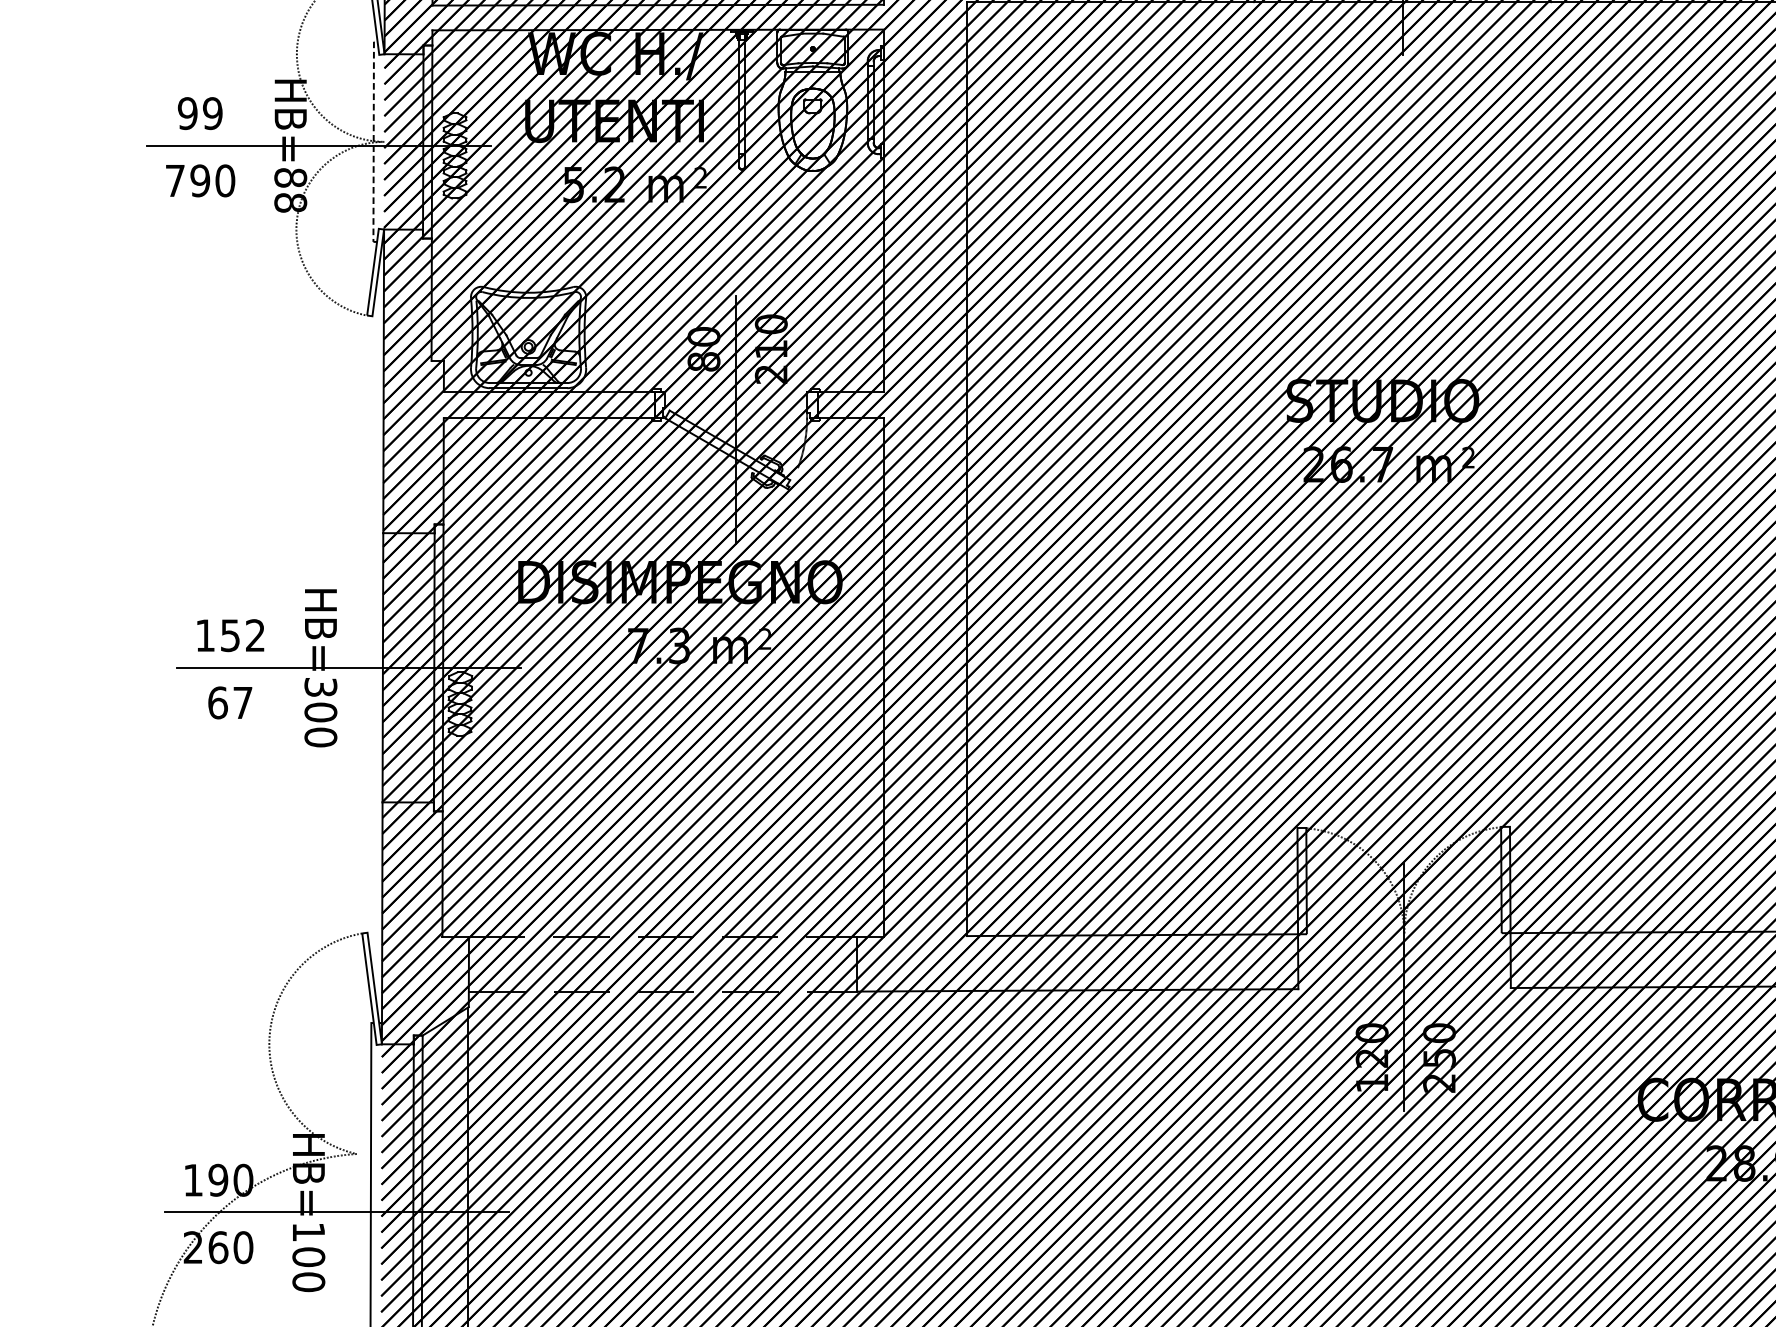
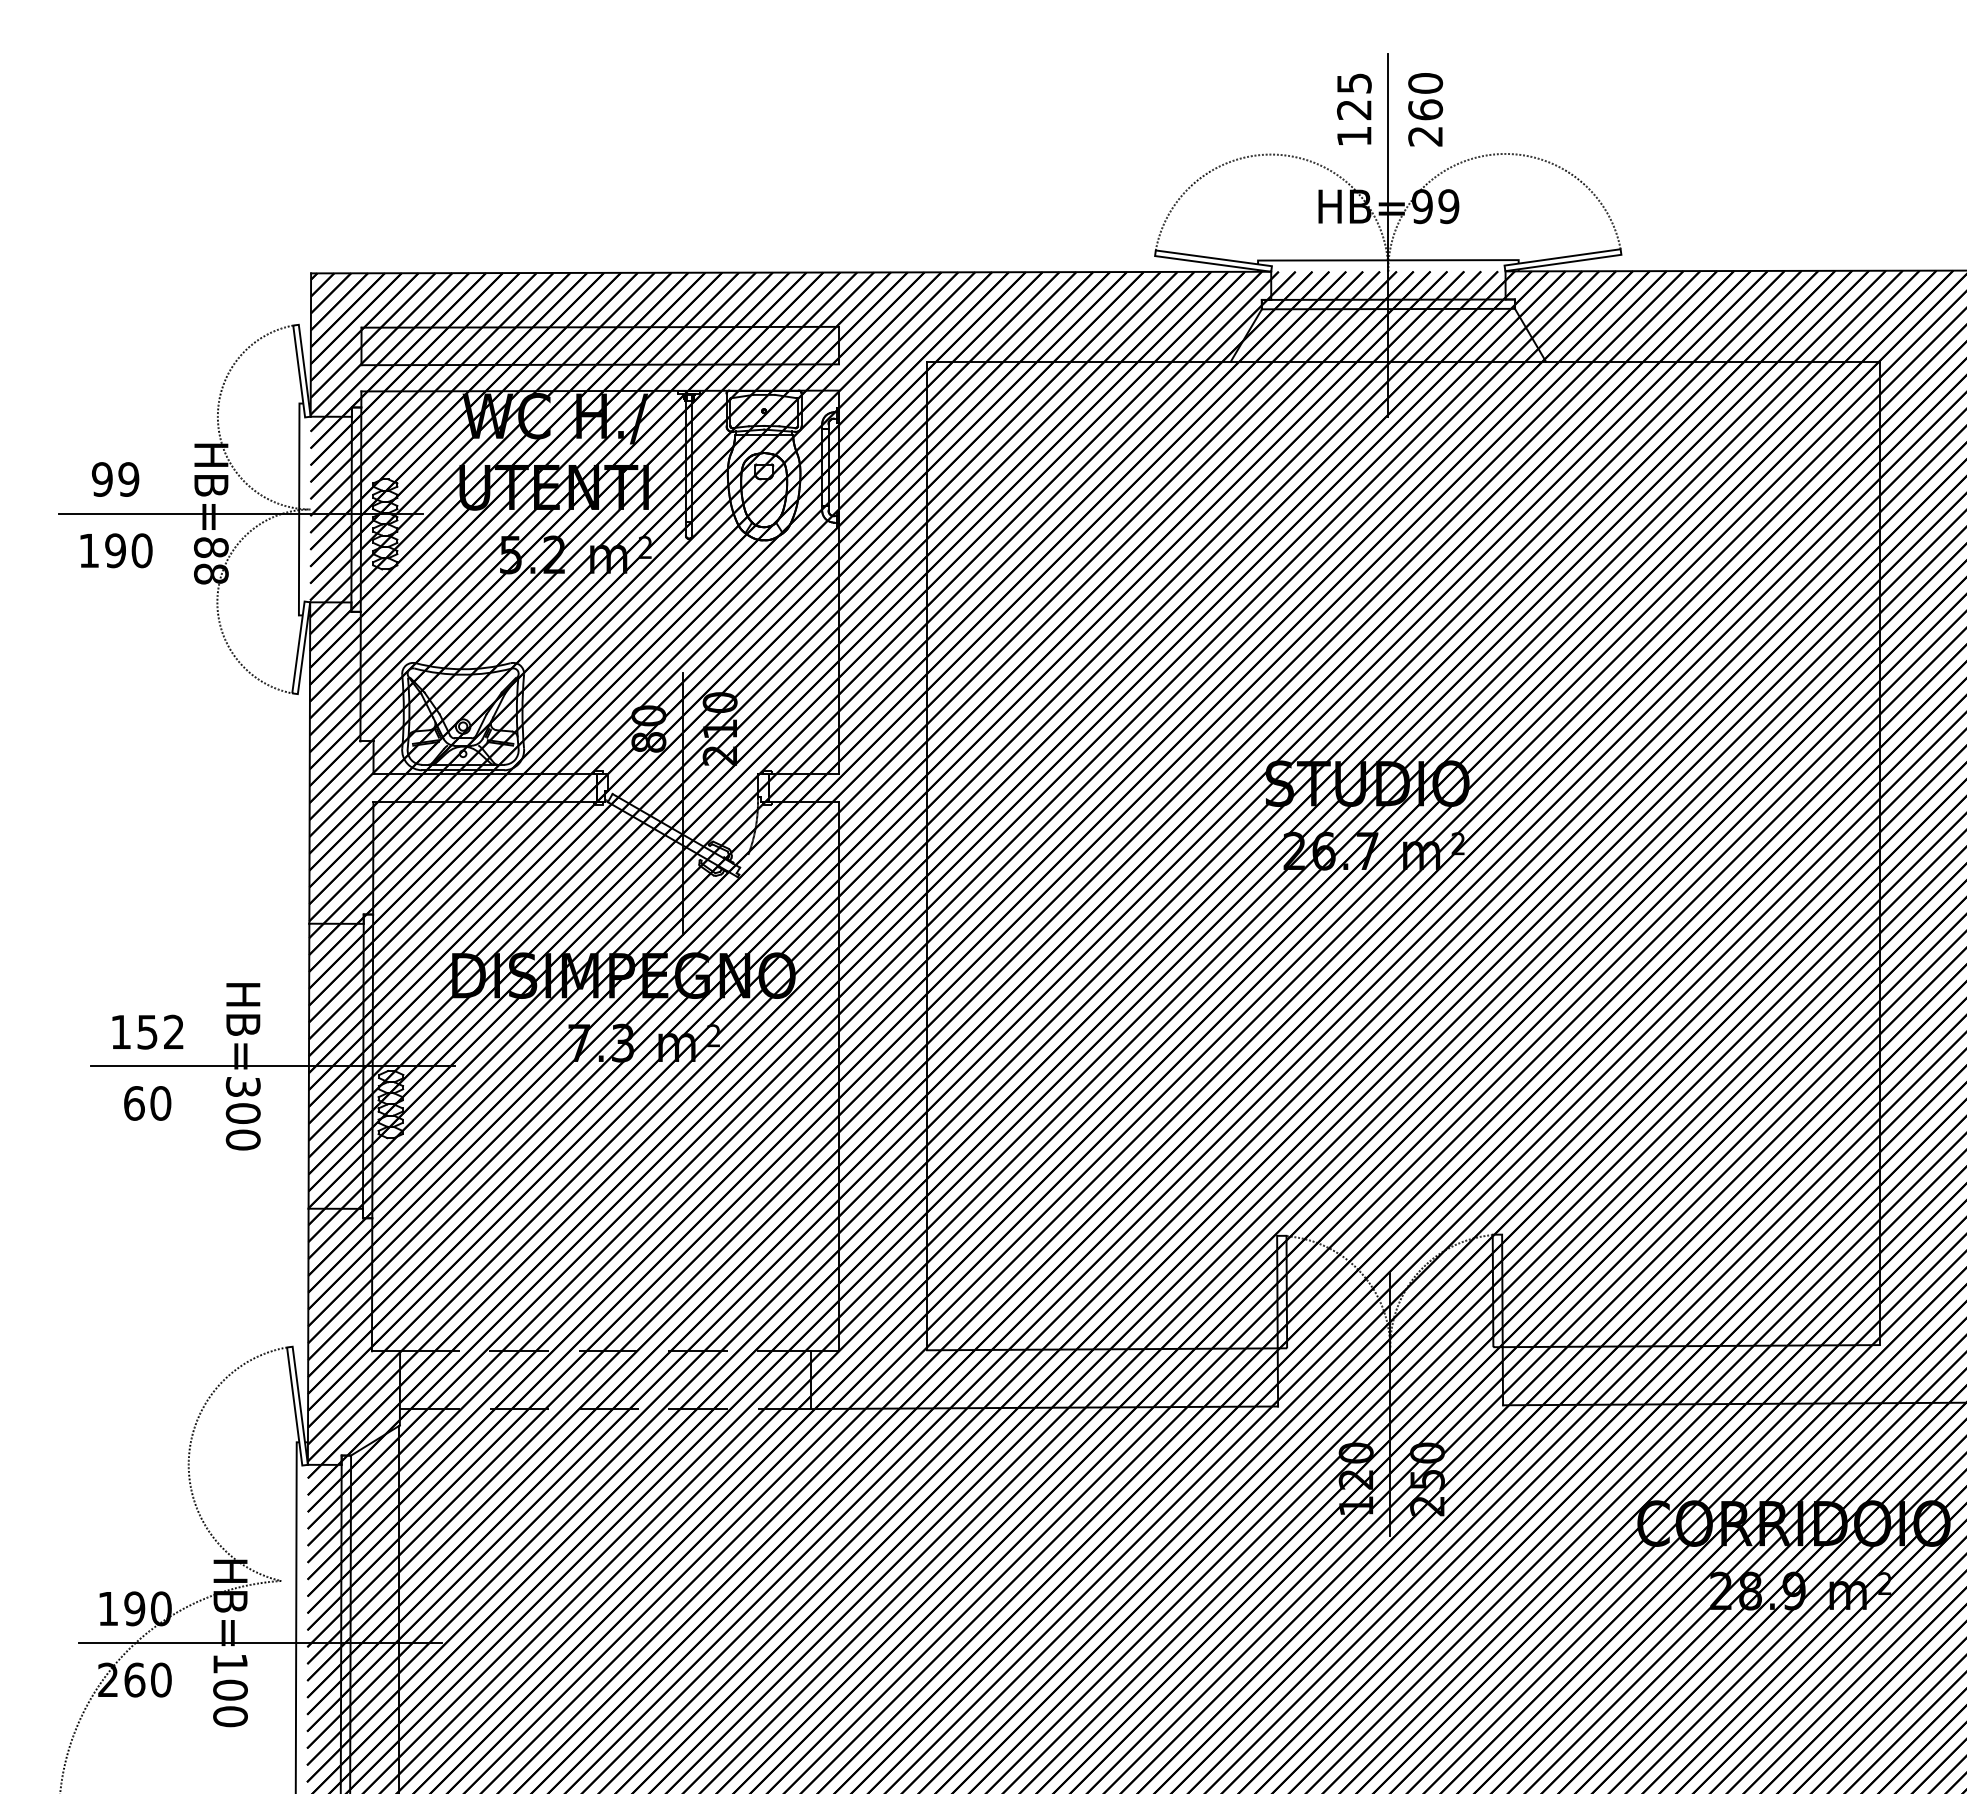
line: (373, 141) -> (299, 509), dashed -> solid
text: (174, 180) -> (88, 550), 790 -> 190
text: (242, 702) -> (160, 1103), 67 -> 60

